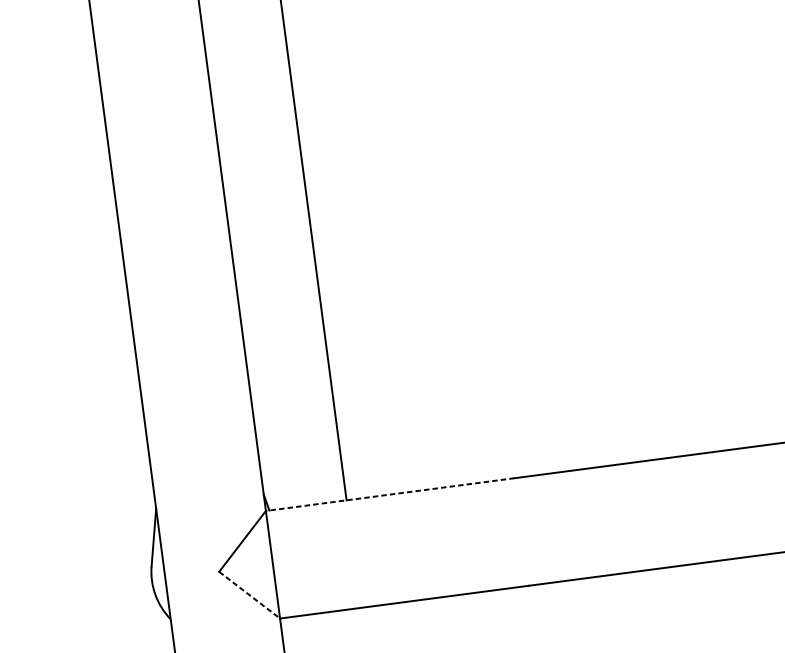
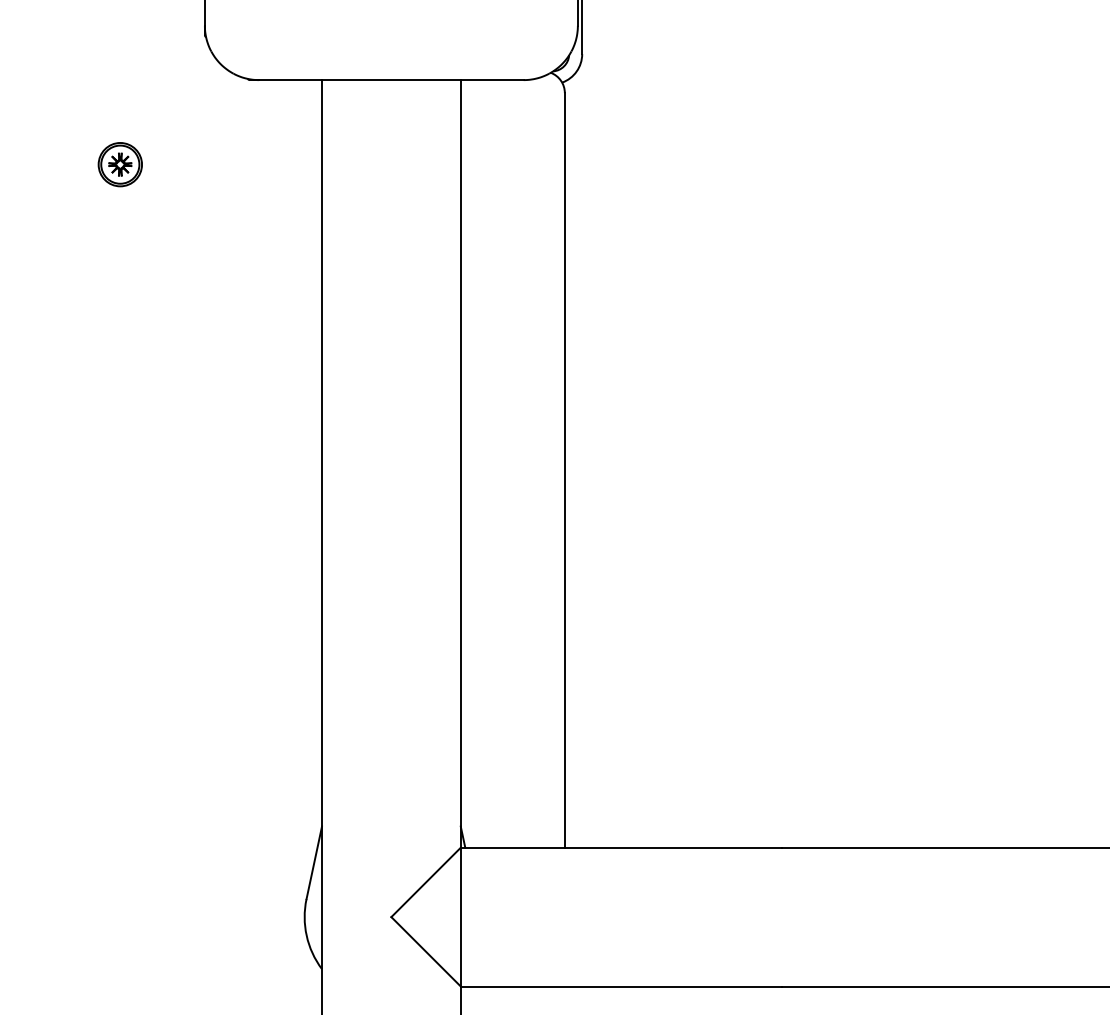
line: (389, 494) -> (620, 847), dashed -> solid
line: (250, 595) -> (426, 952), dashed -> solid

